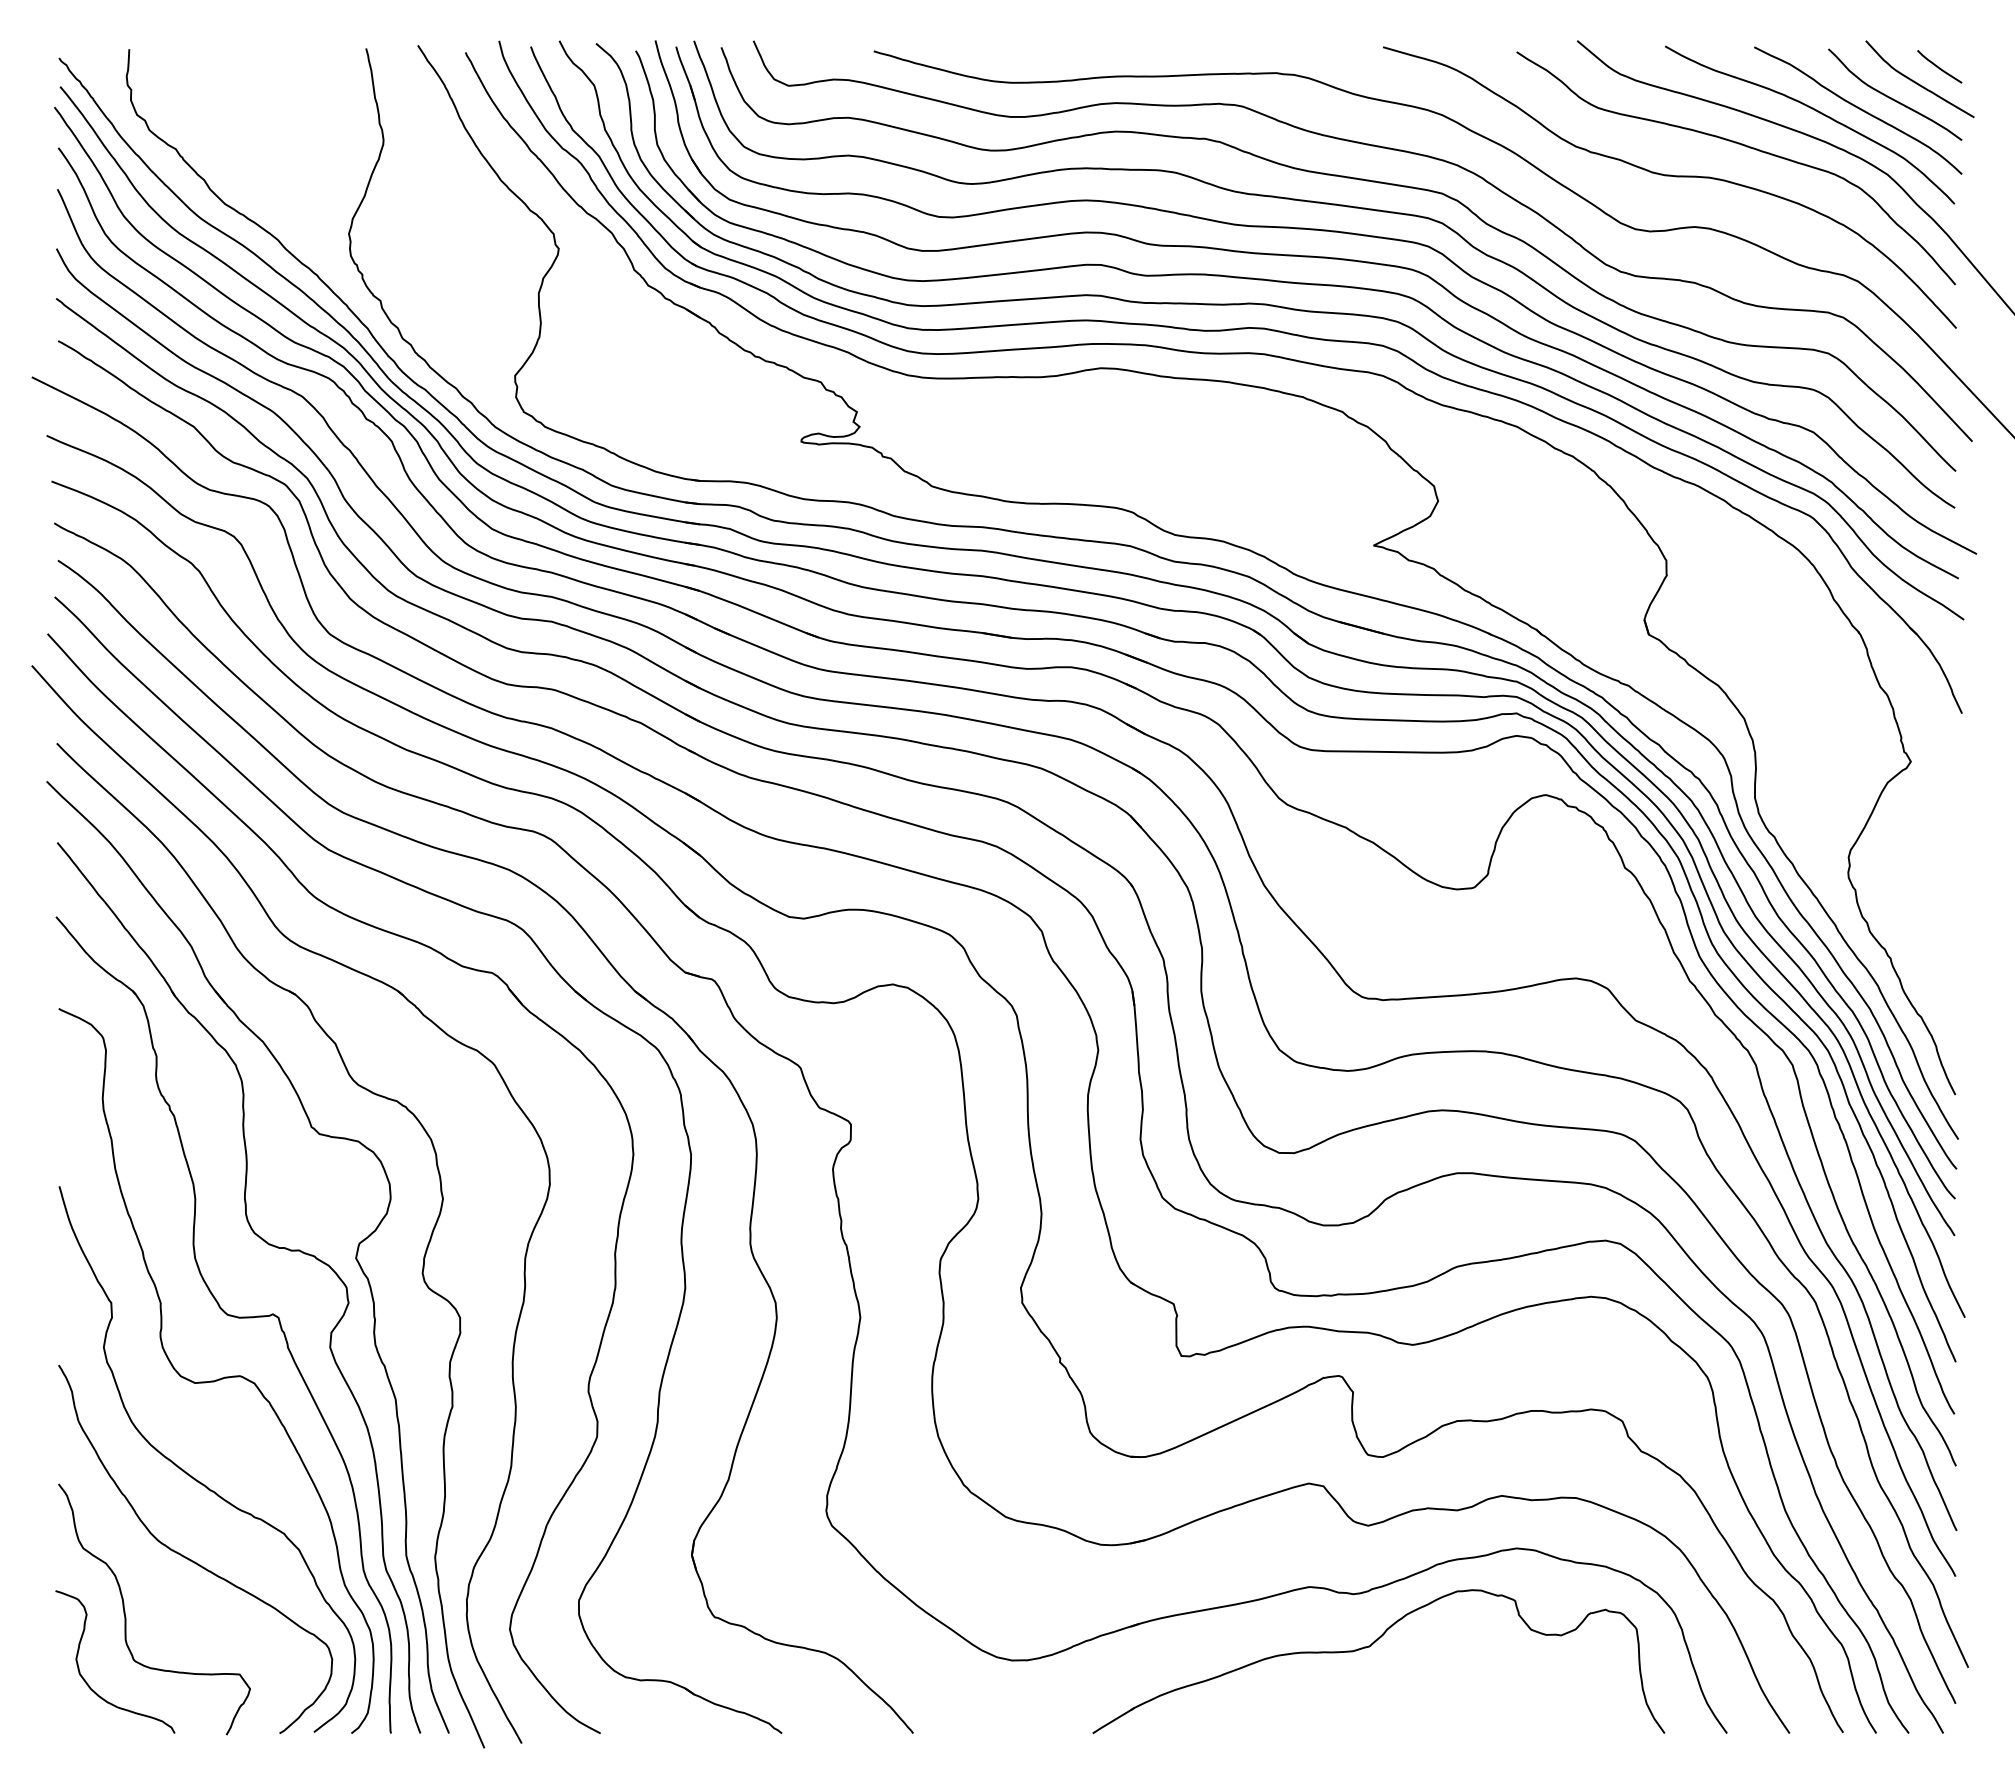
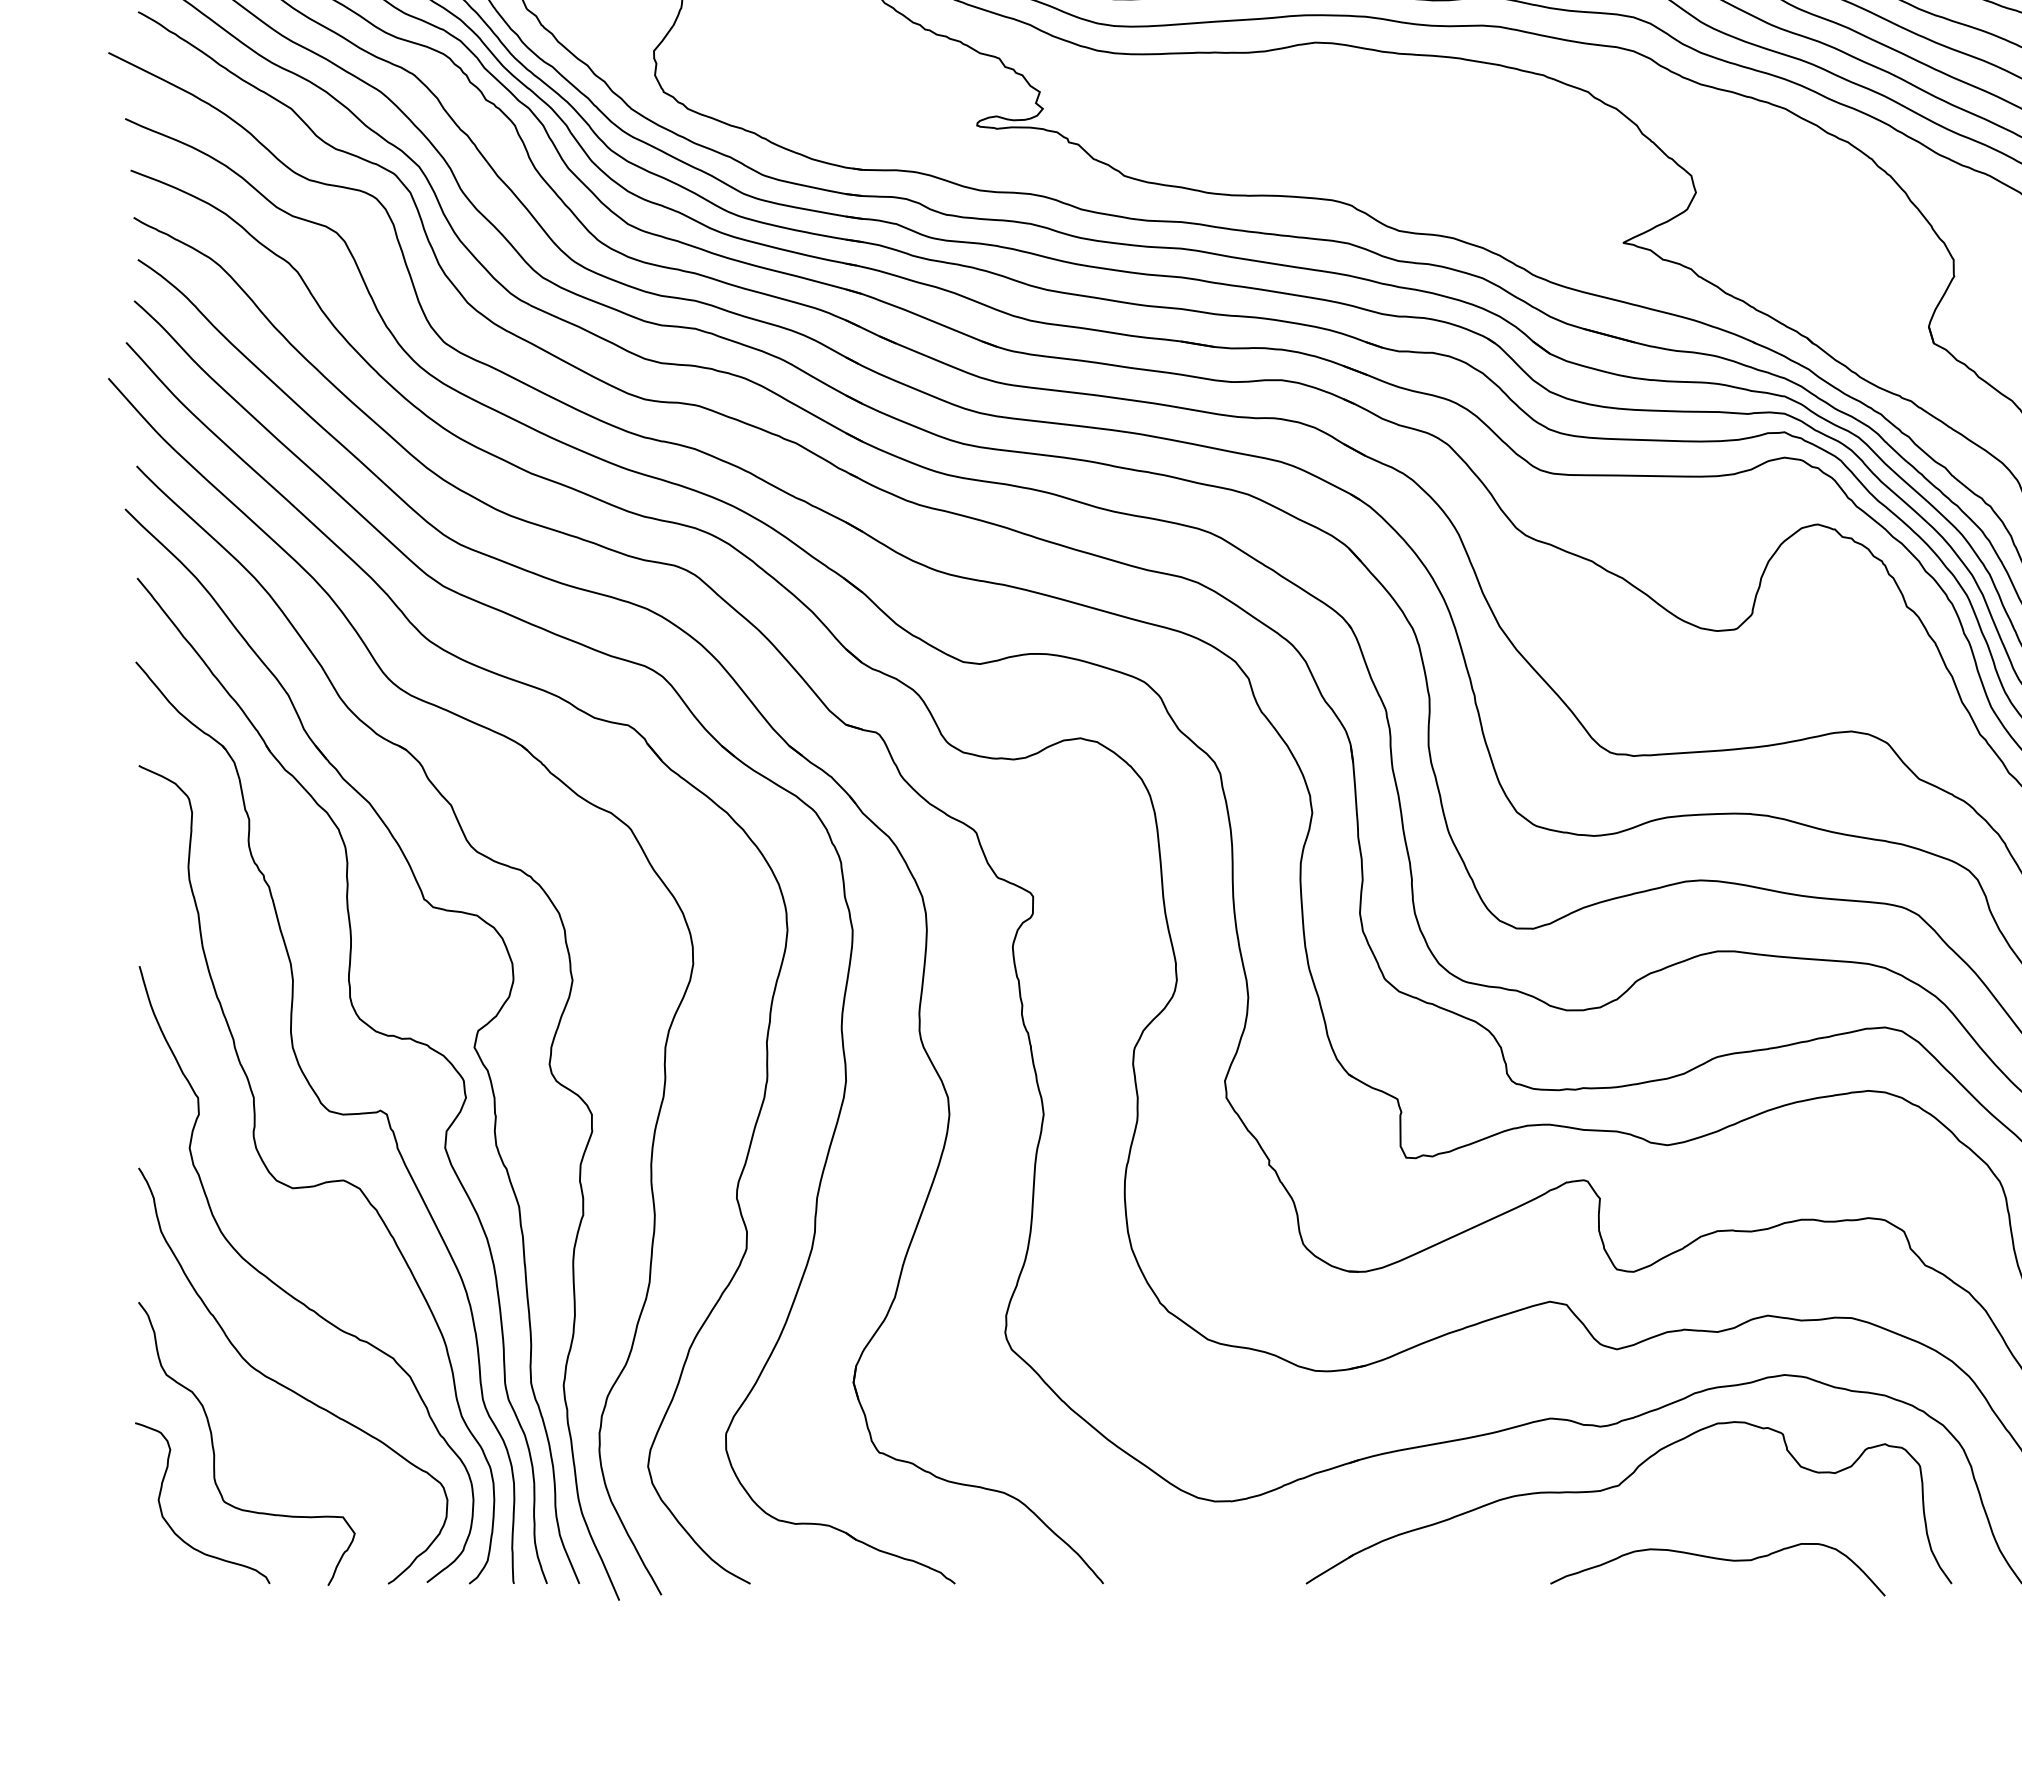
curve: (1457, 1712) -> (1717, 1560), added

